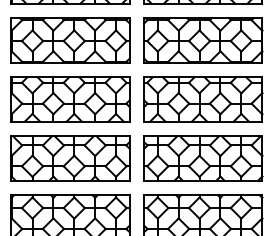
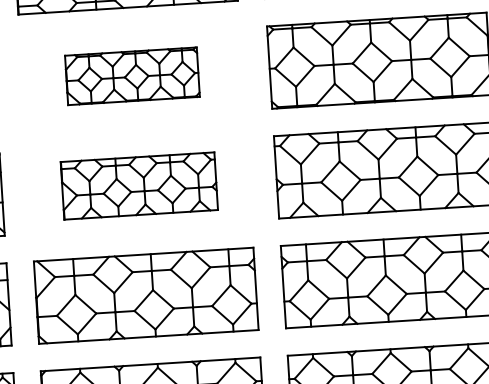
part: (70, 40) -> (132, 76), size x0.6
part: (70, 99) -> (139, 186), size x0.7

